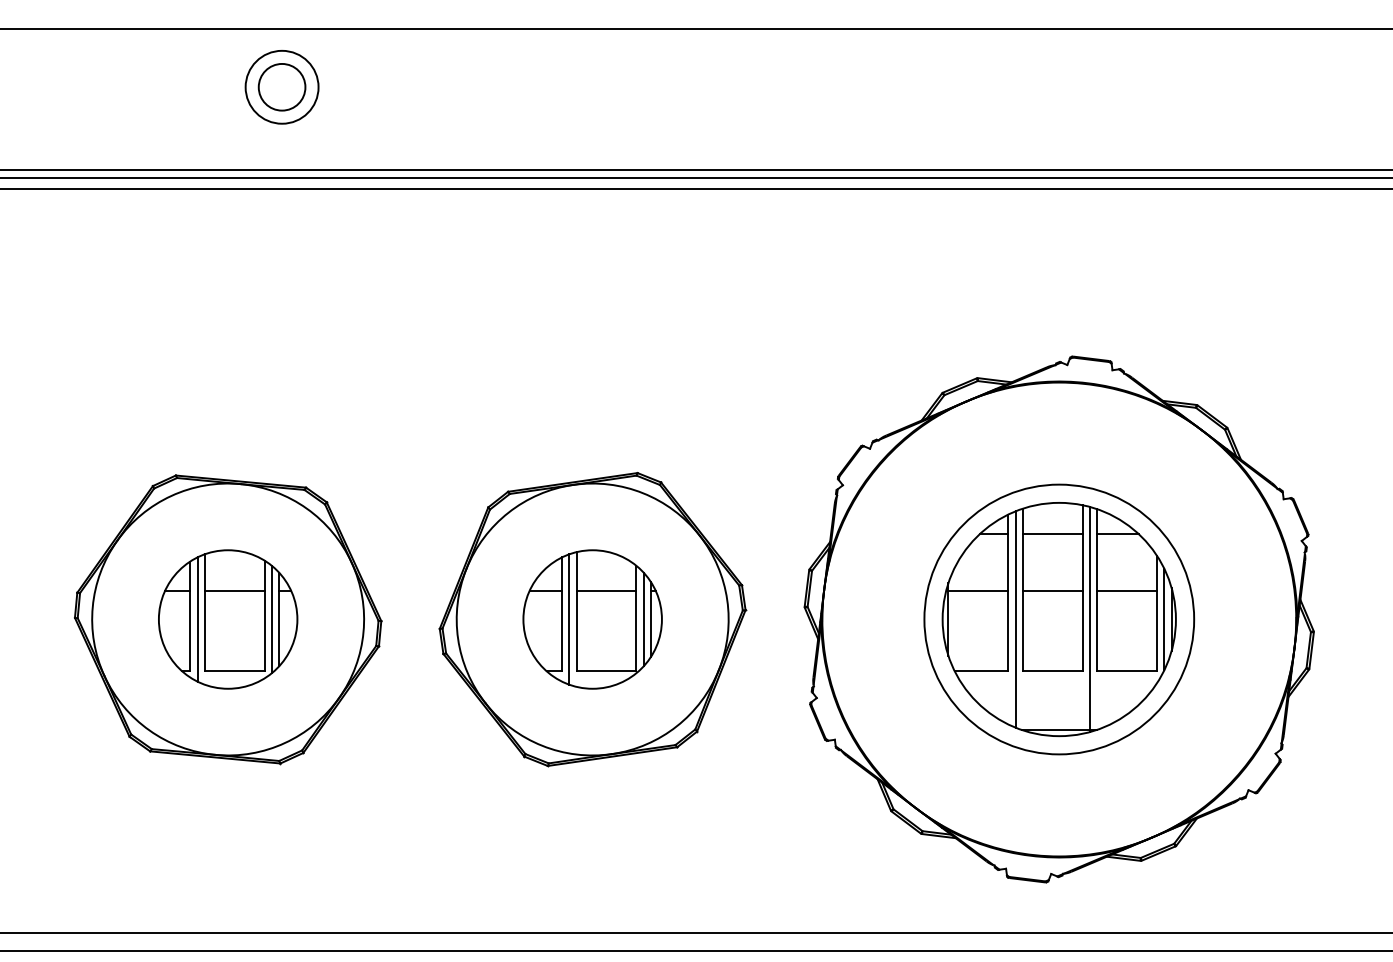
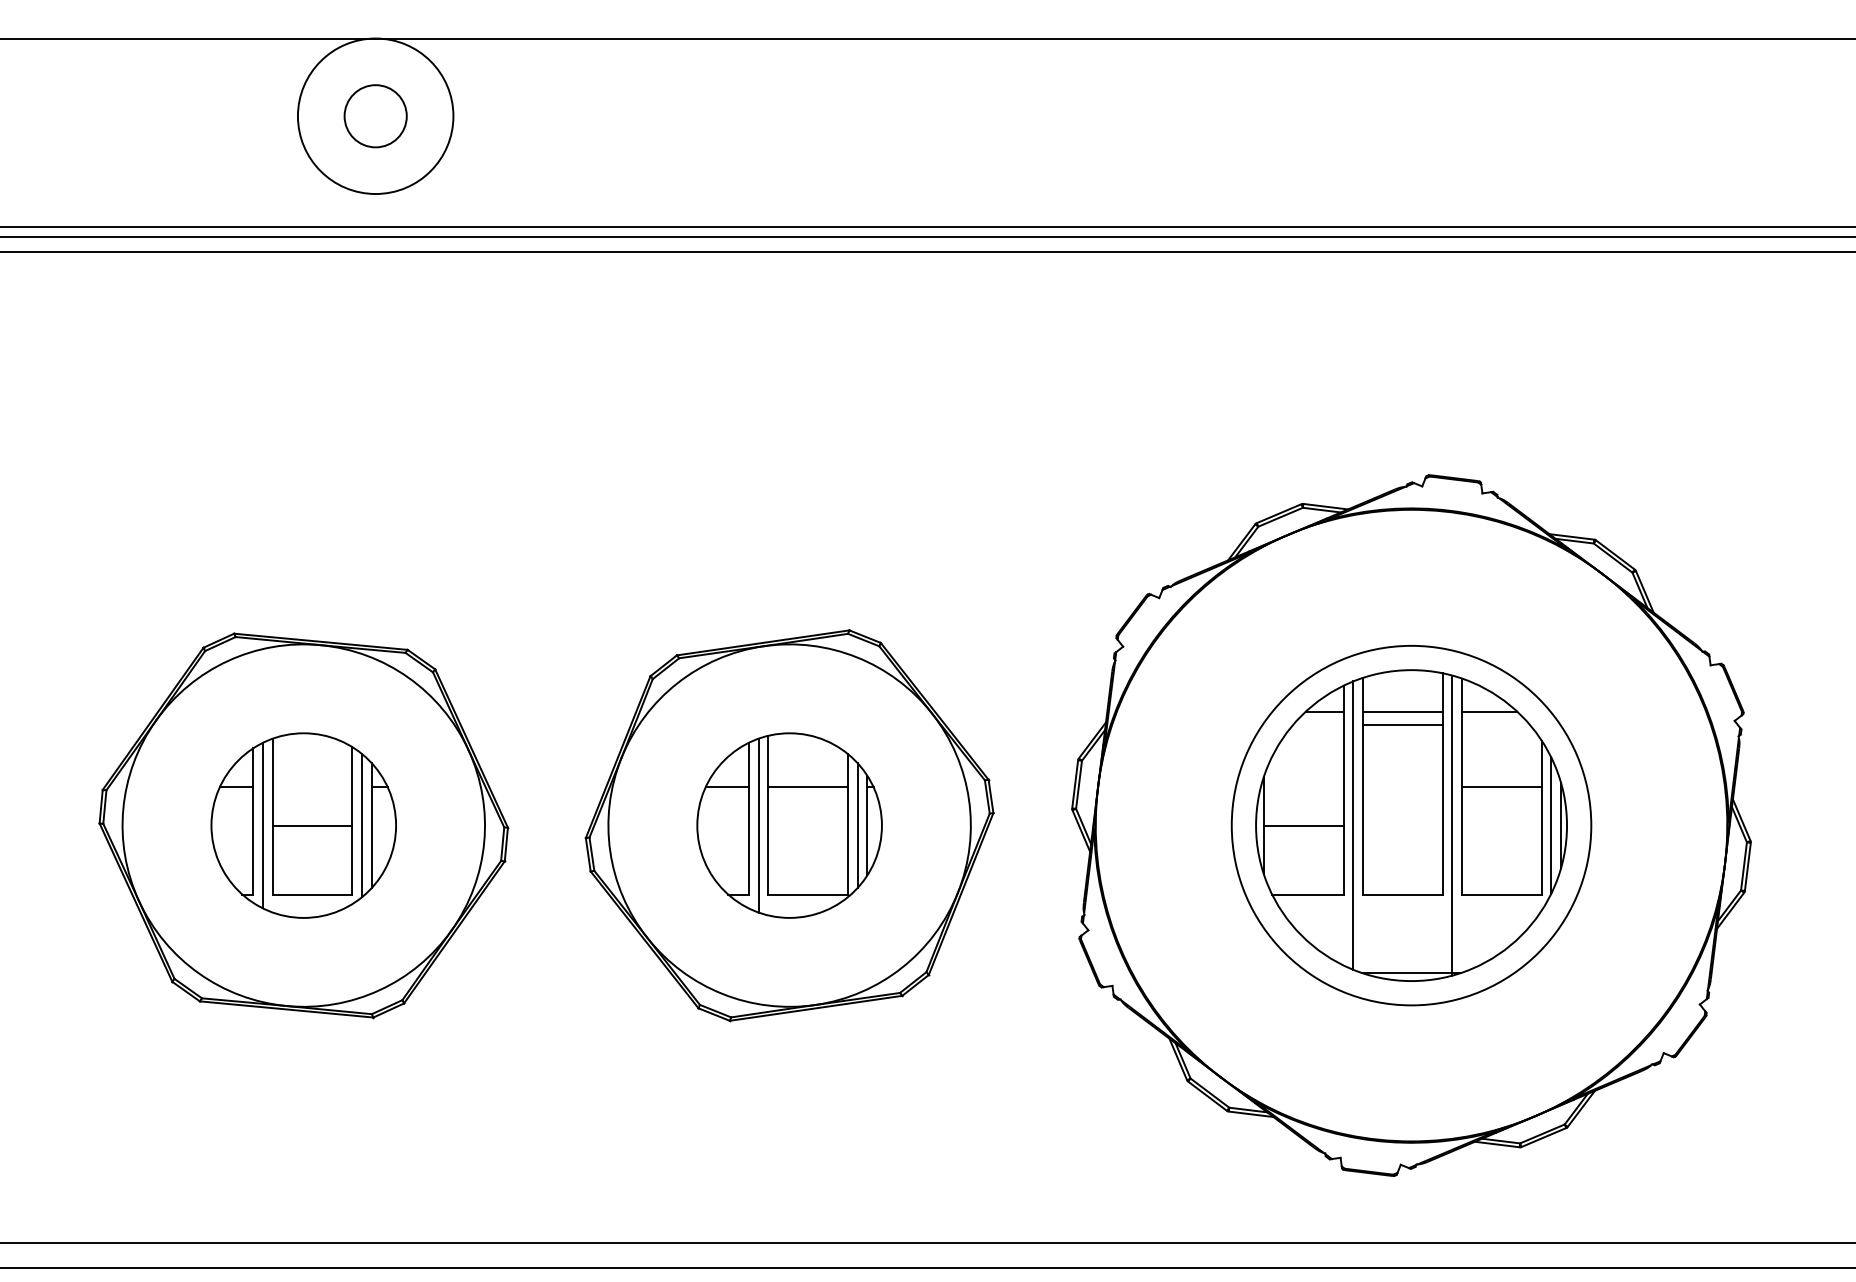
circle: (281, 86) -> (375, 115), size x1.6
line: (234, 590) -> (312, 826), moved
line: (978, 590) -> (1303, 826), moved
line: (1052, 590) -> (1402, 725), moved

